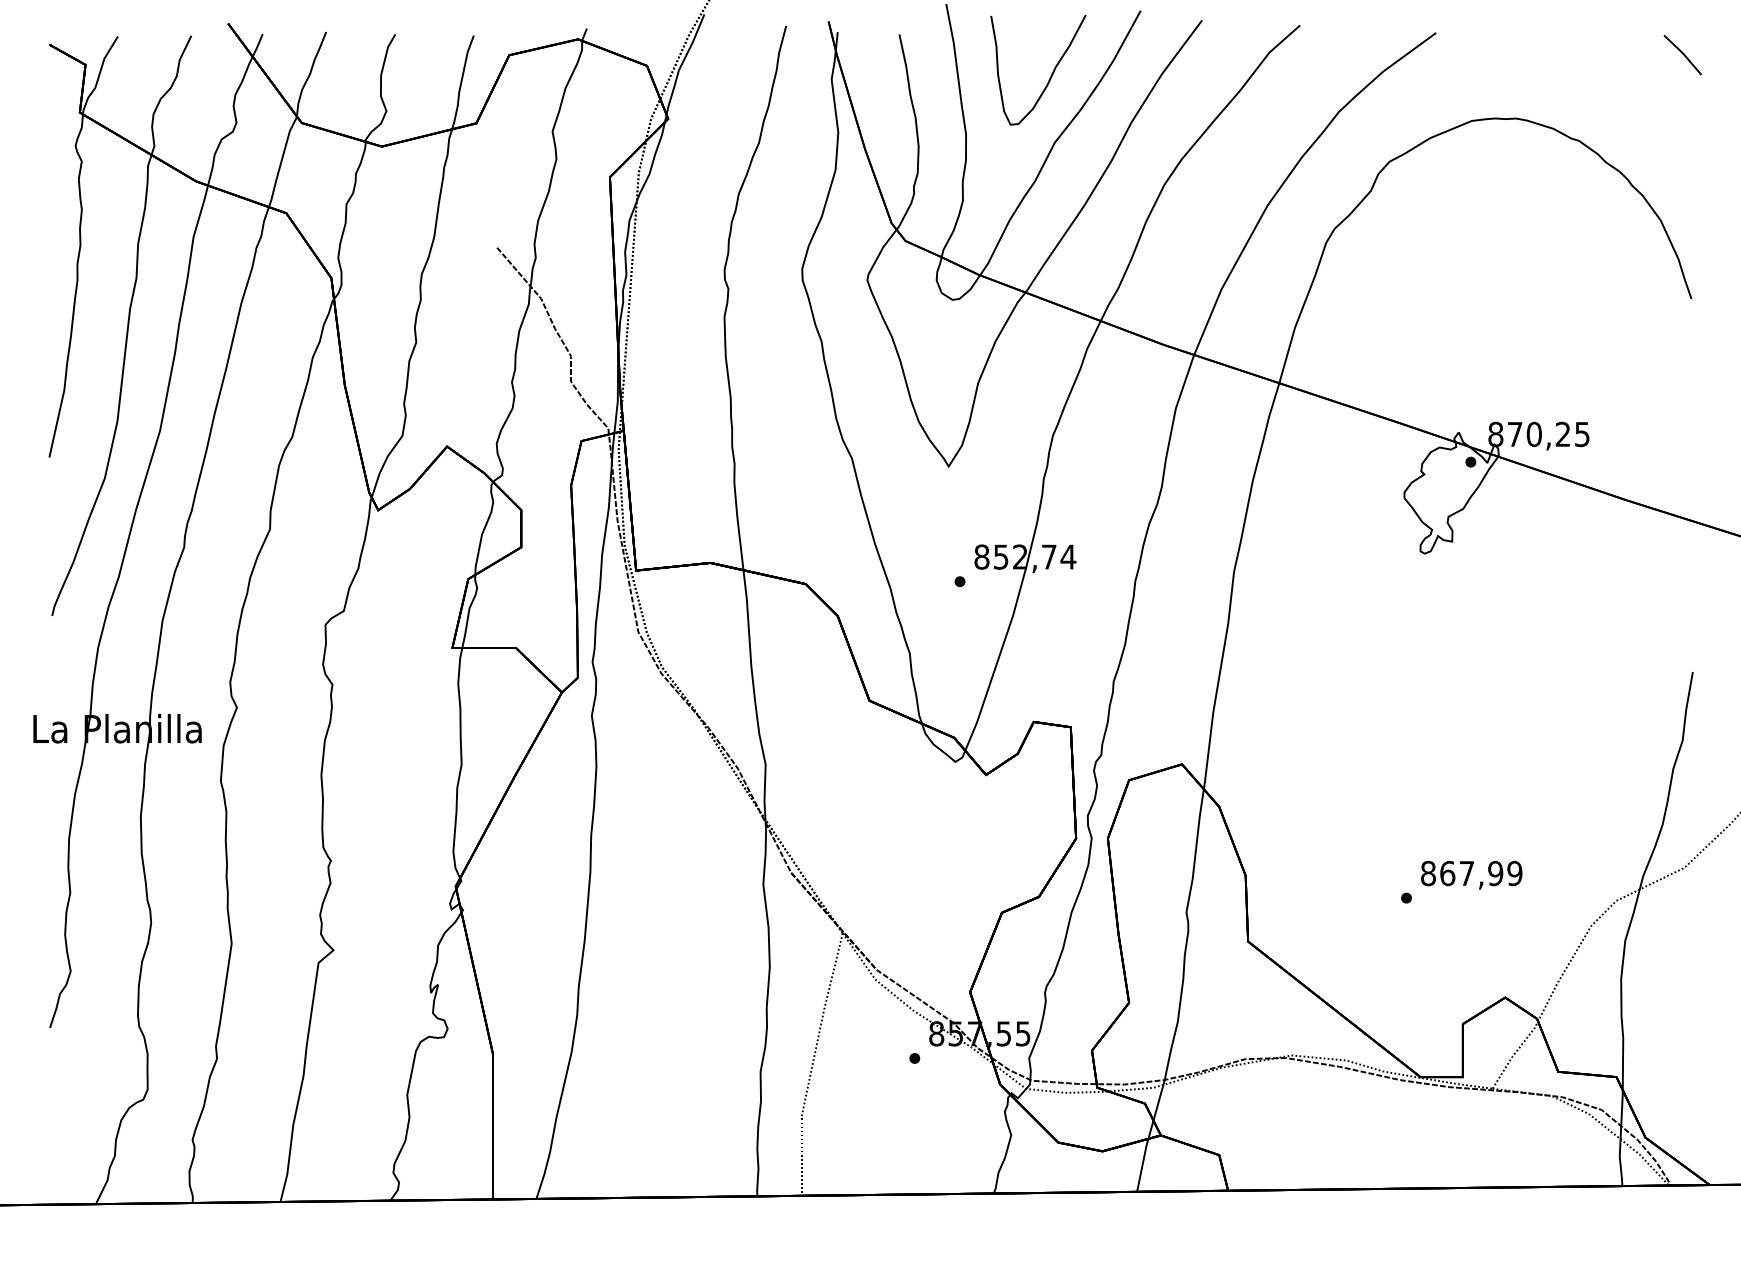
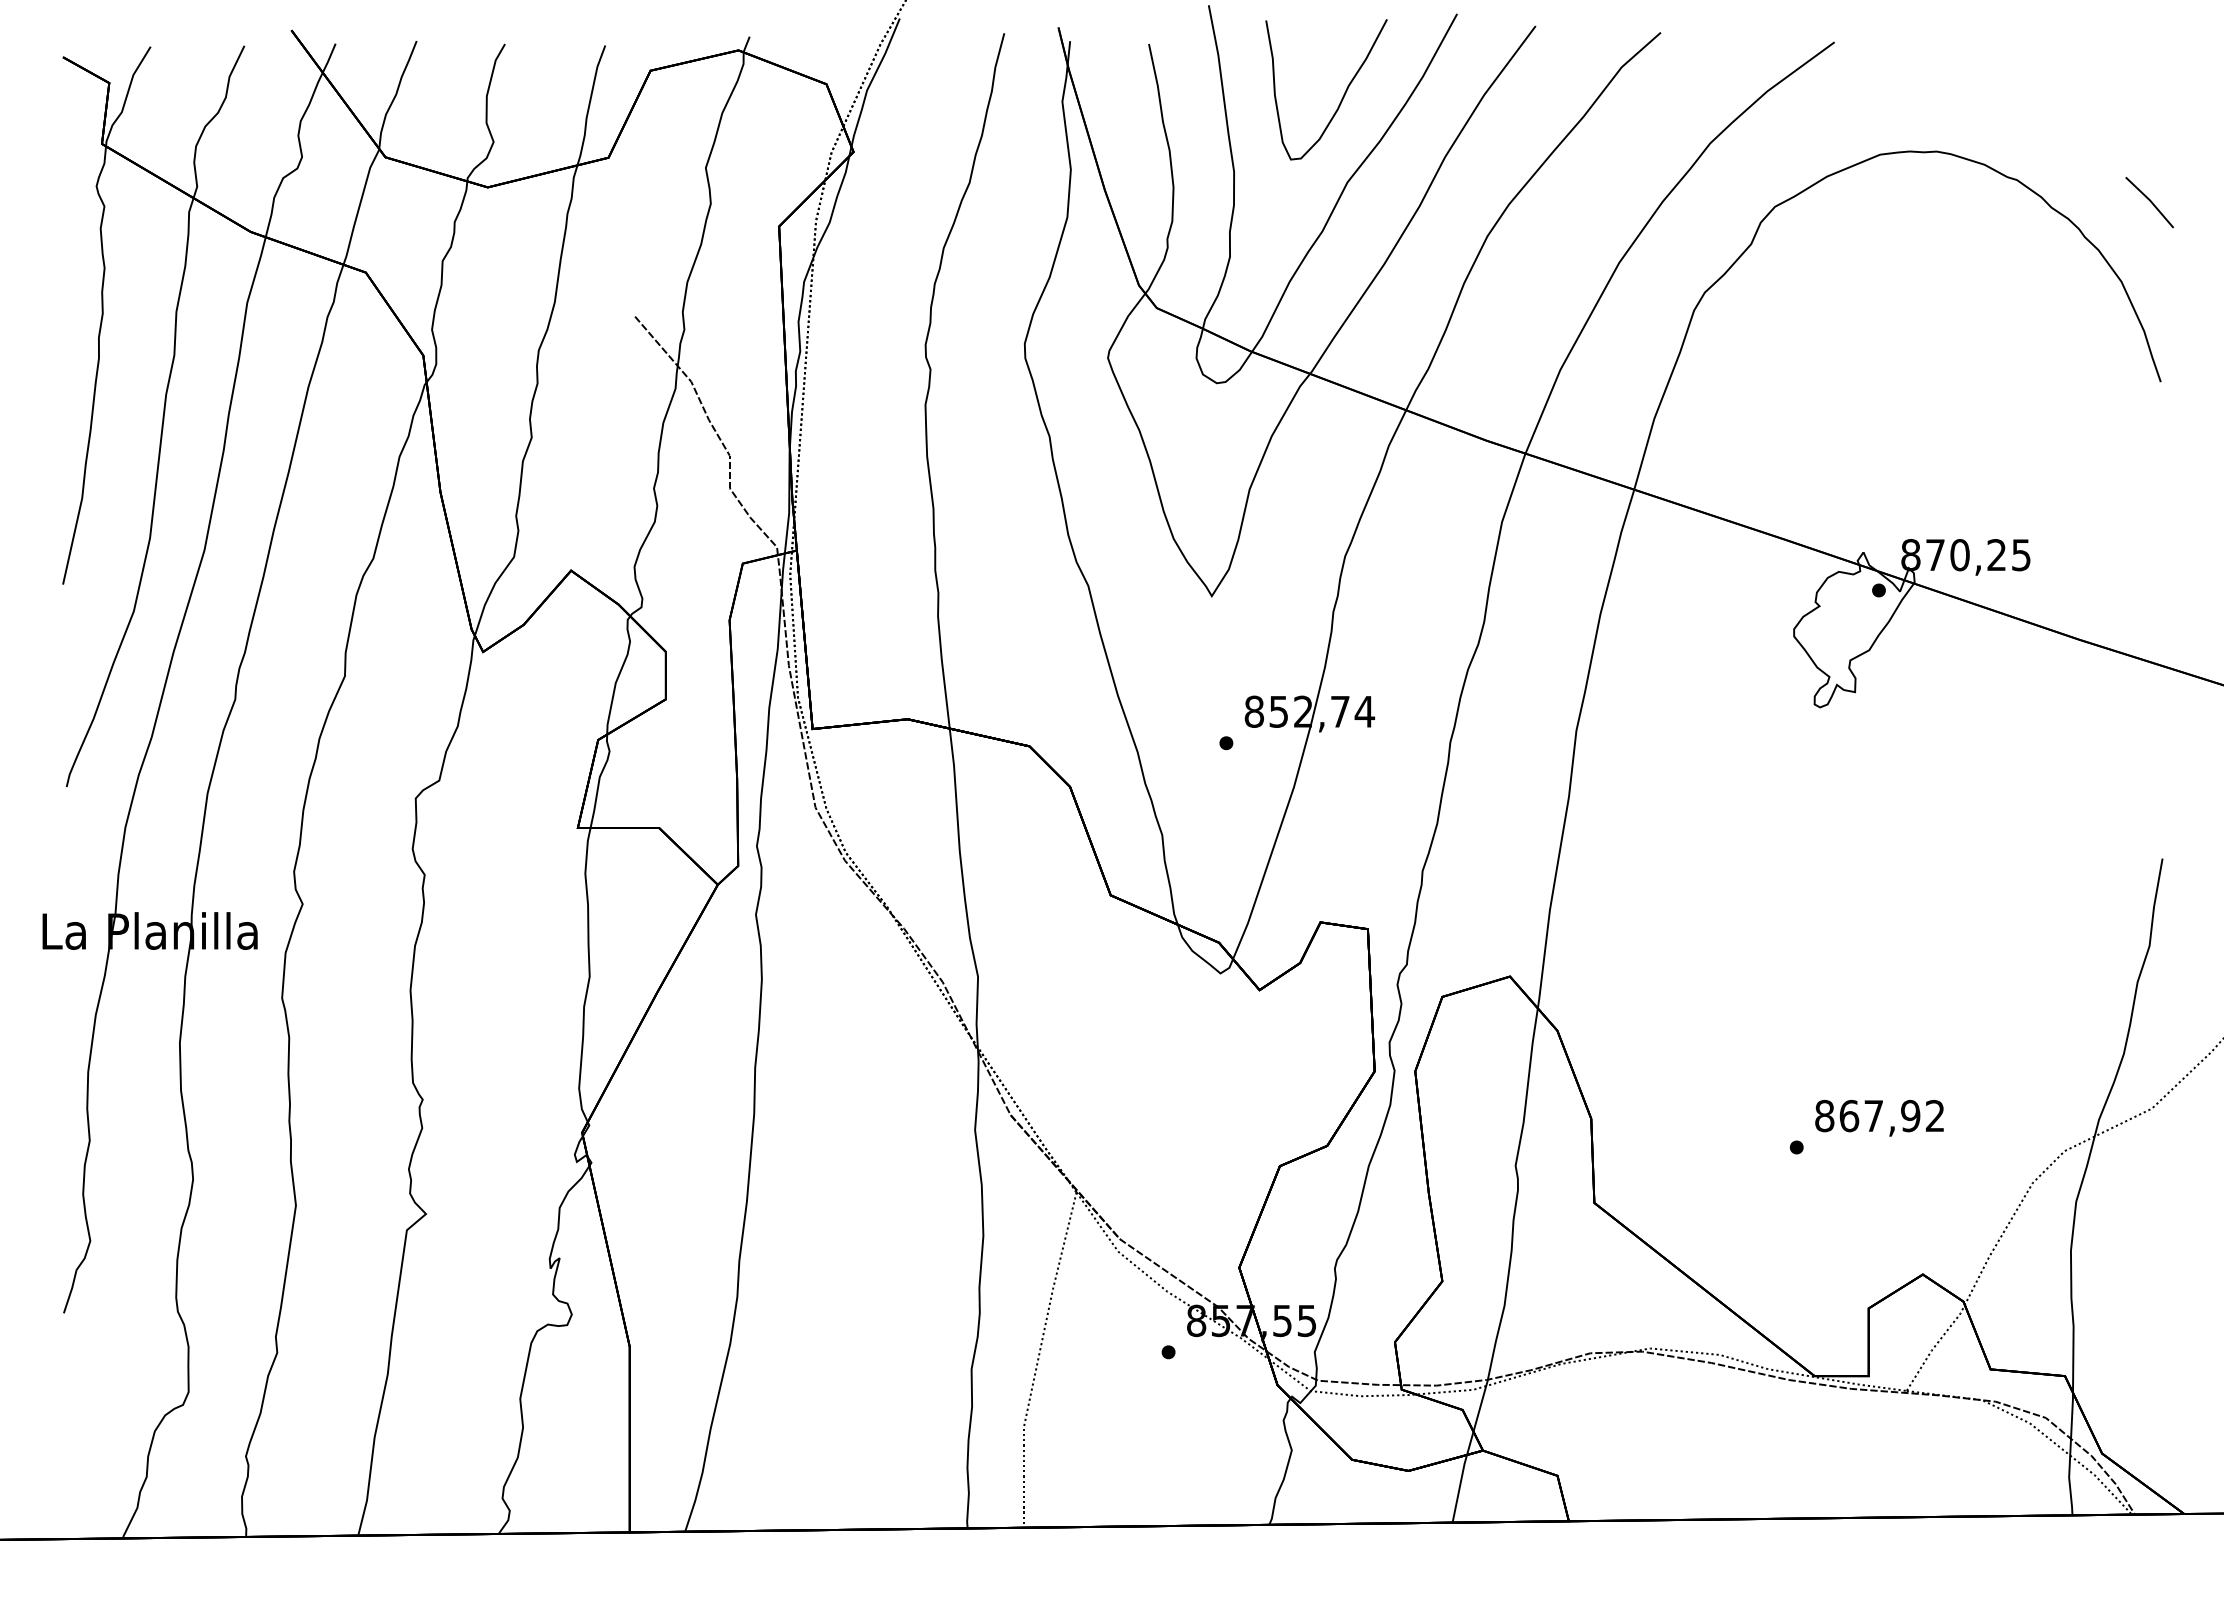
line: (1682, 54) -> (2149, 201), moved
text: (1514, 873) -> (1934, 1116), 867,99 -> 867,92

